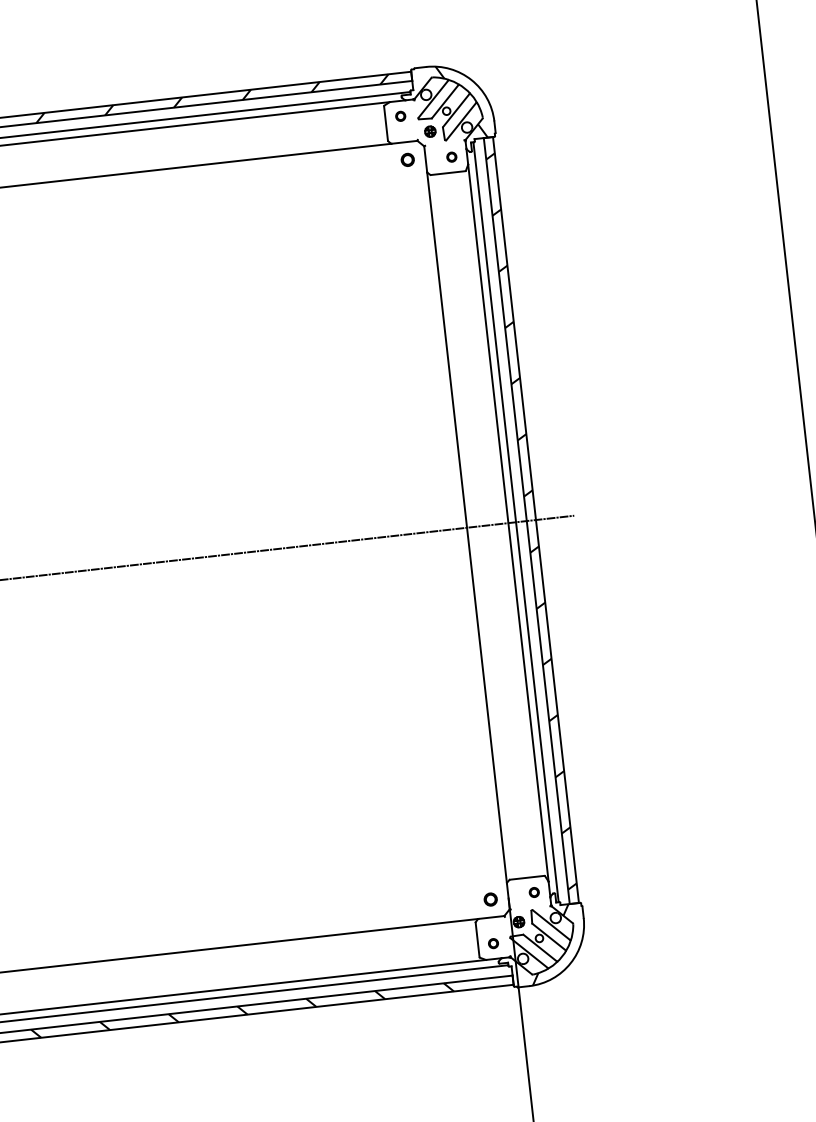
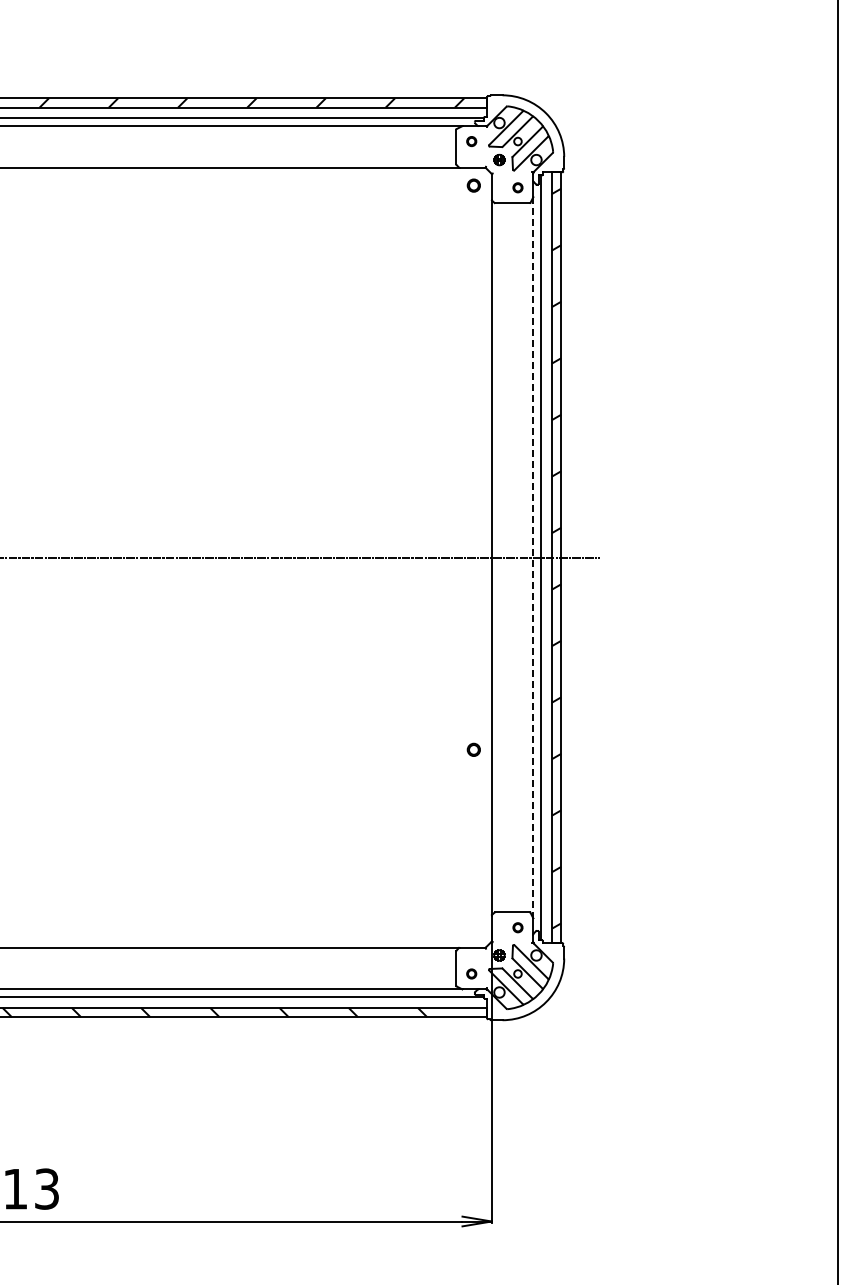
hatch: (461, 102) -> (533, 134), removed
line: (508, 522) -> (533, 557), solid -> dashed
part: (490, 899) -> (473, 749), moved
hatch: (550, 944) -> (528, 981), removed

